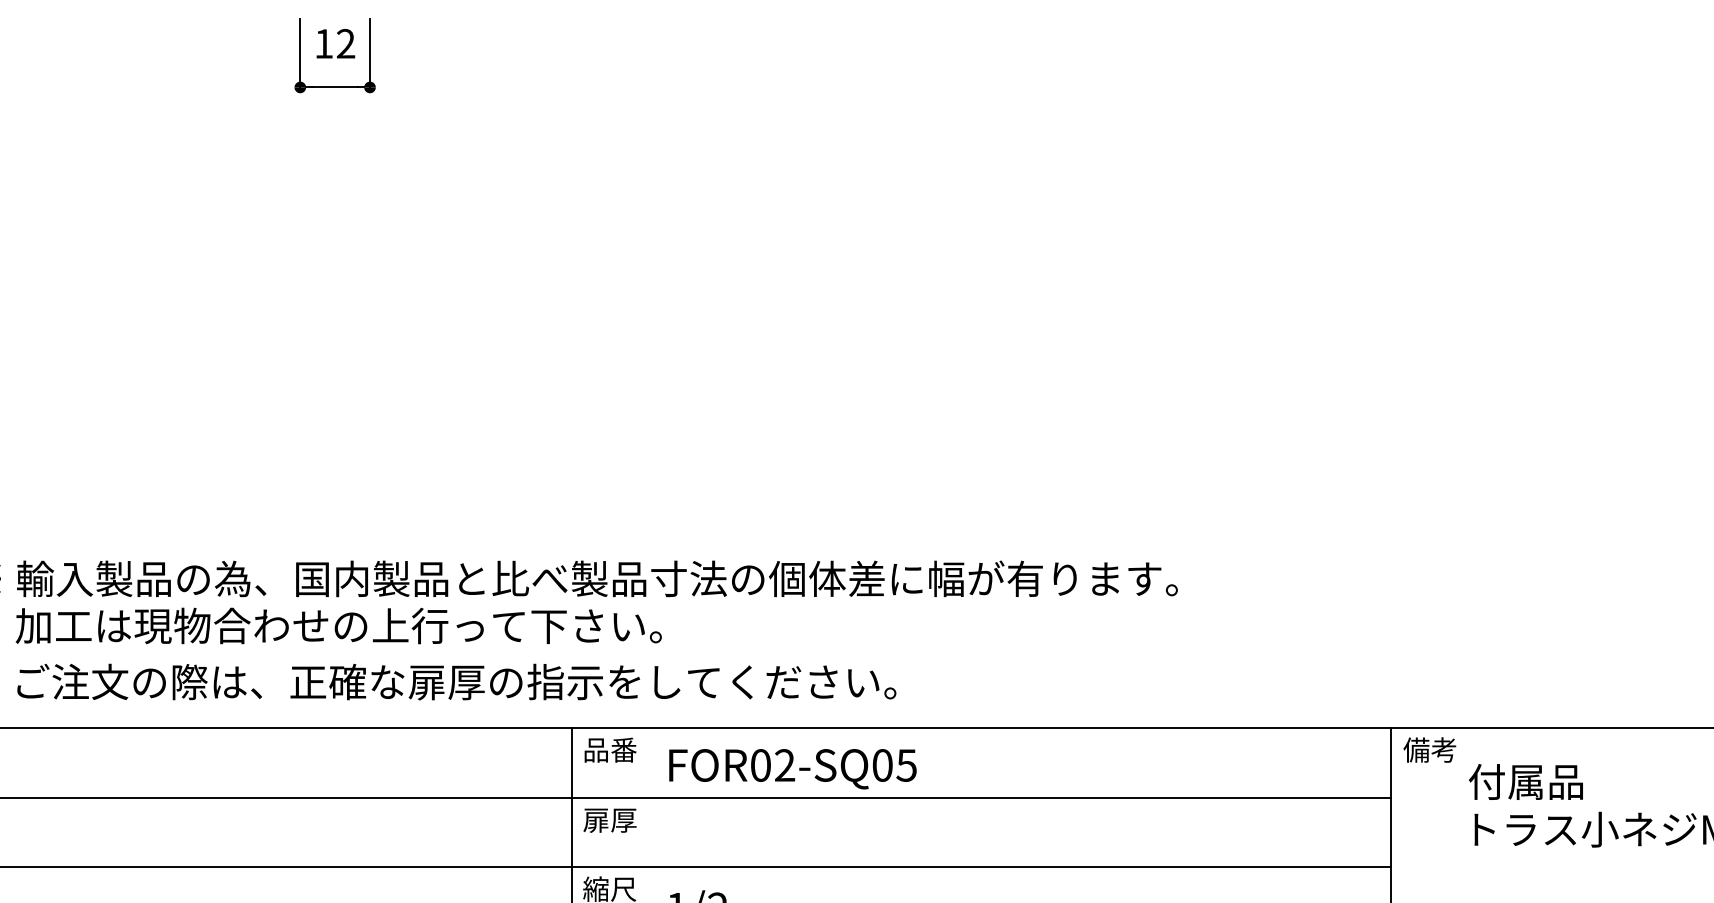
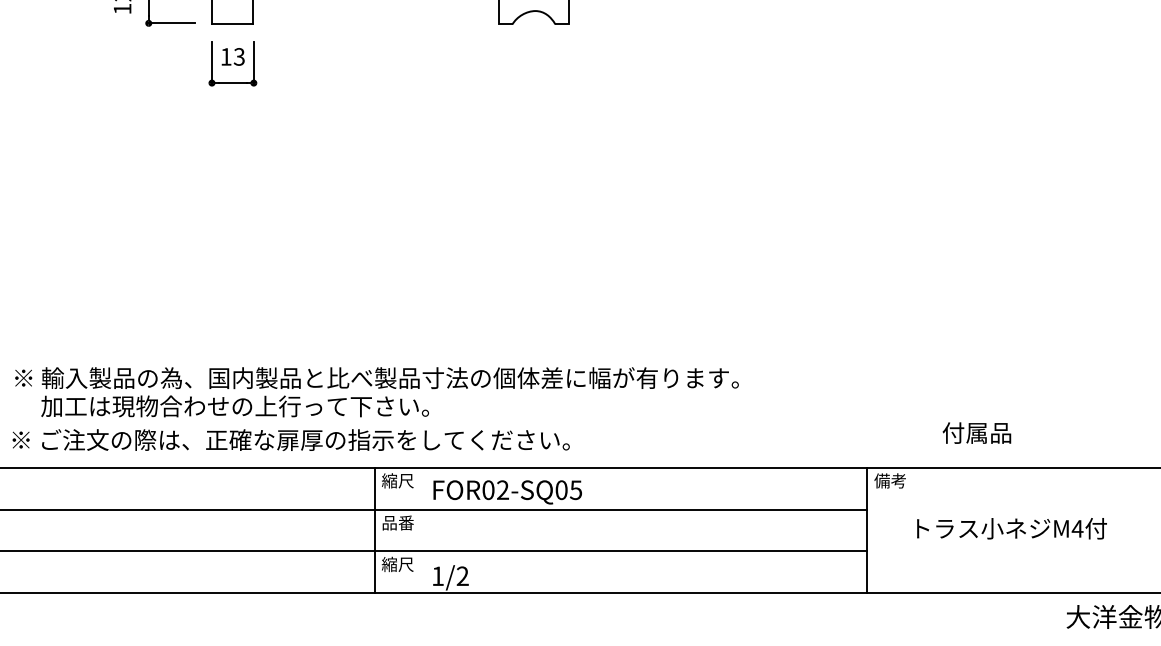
text: (344, 43) -> (238, 56), 12 -> 13
text: (609, 749) -> (397, 480), 品番 -> 縮尺
text: (1525, 780) -> (976, 432), moved
text: (609, 819) -> (397, 522), 扉厚 -> 品番

